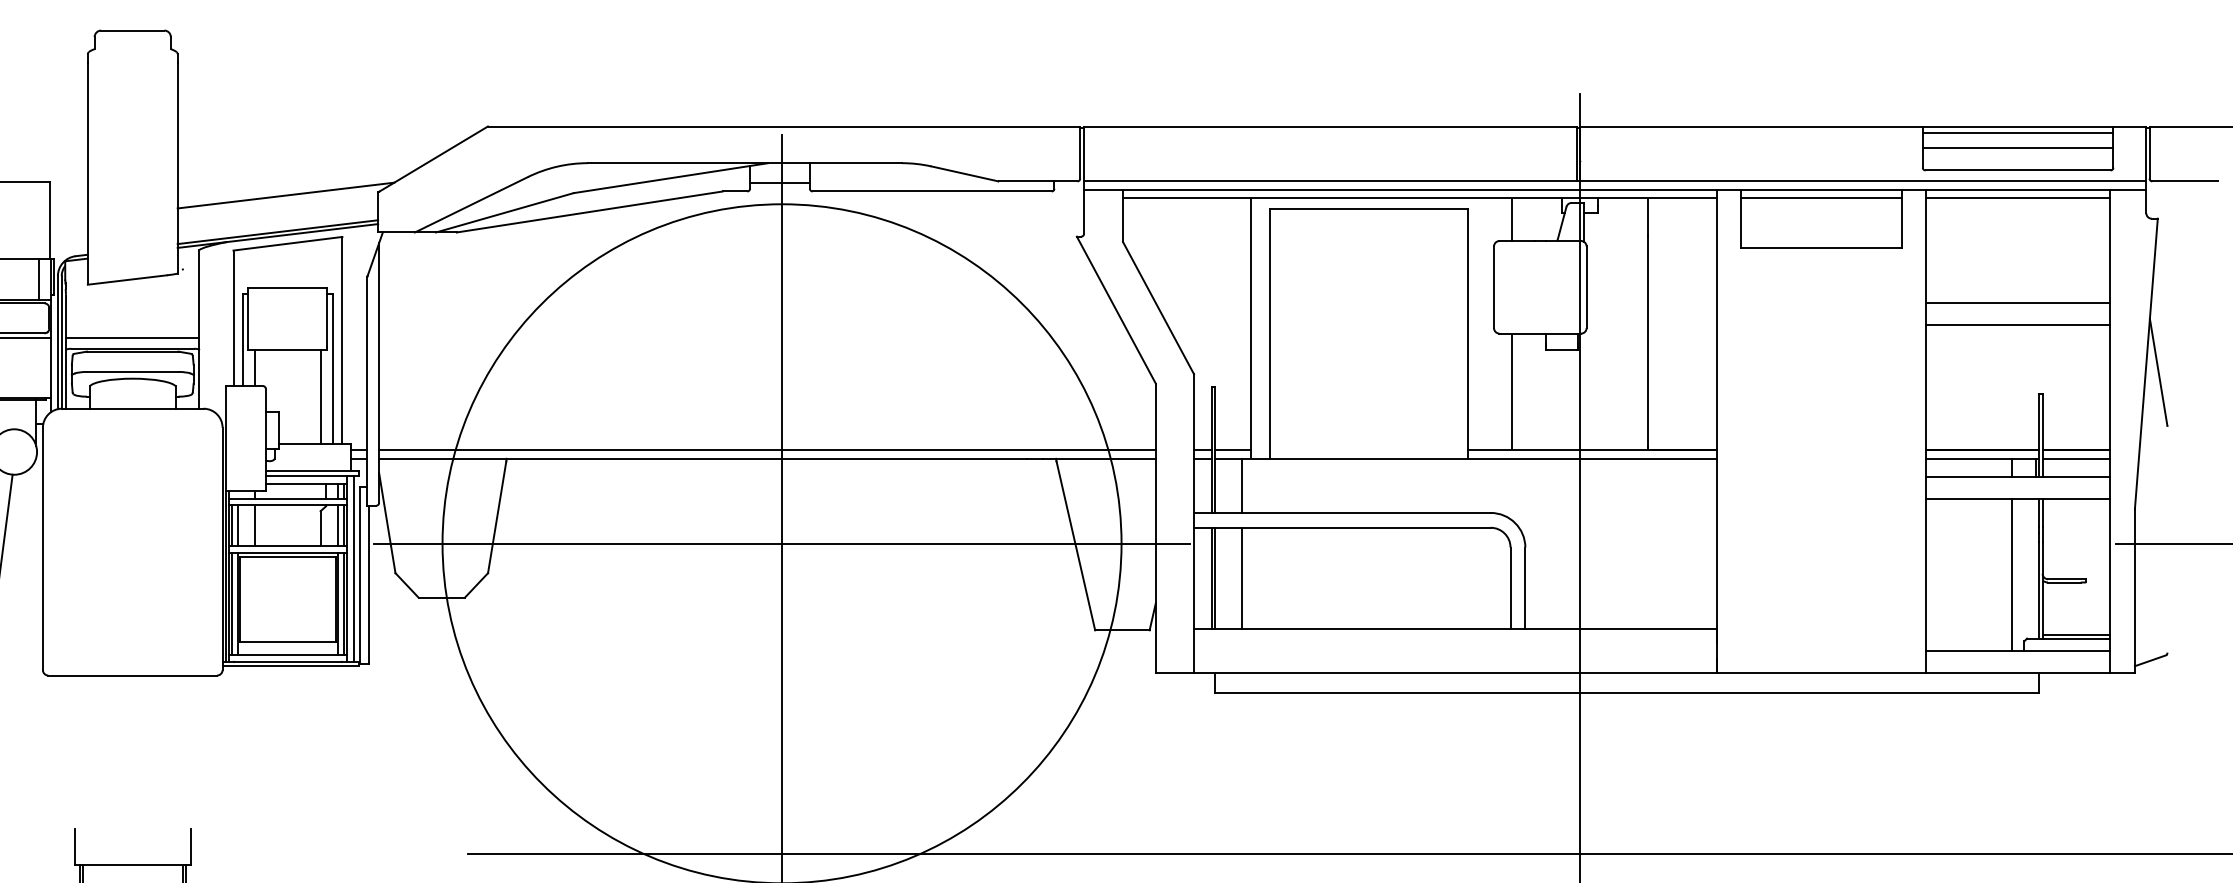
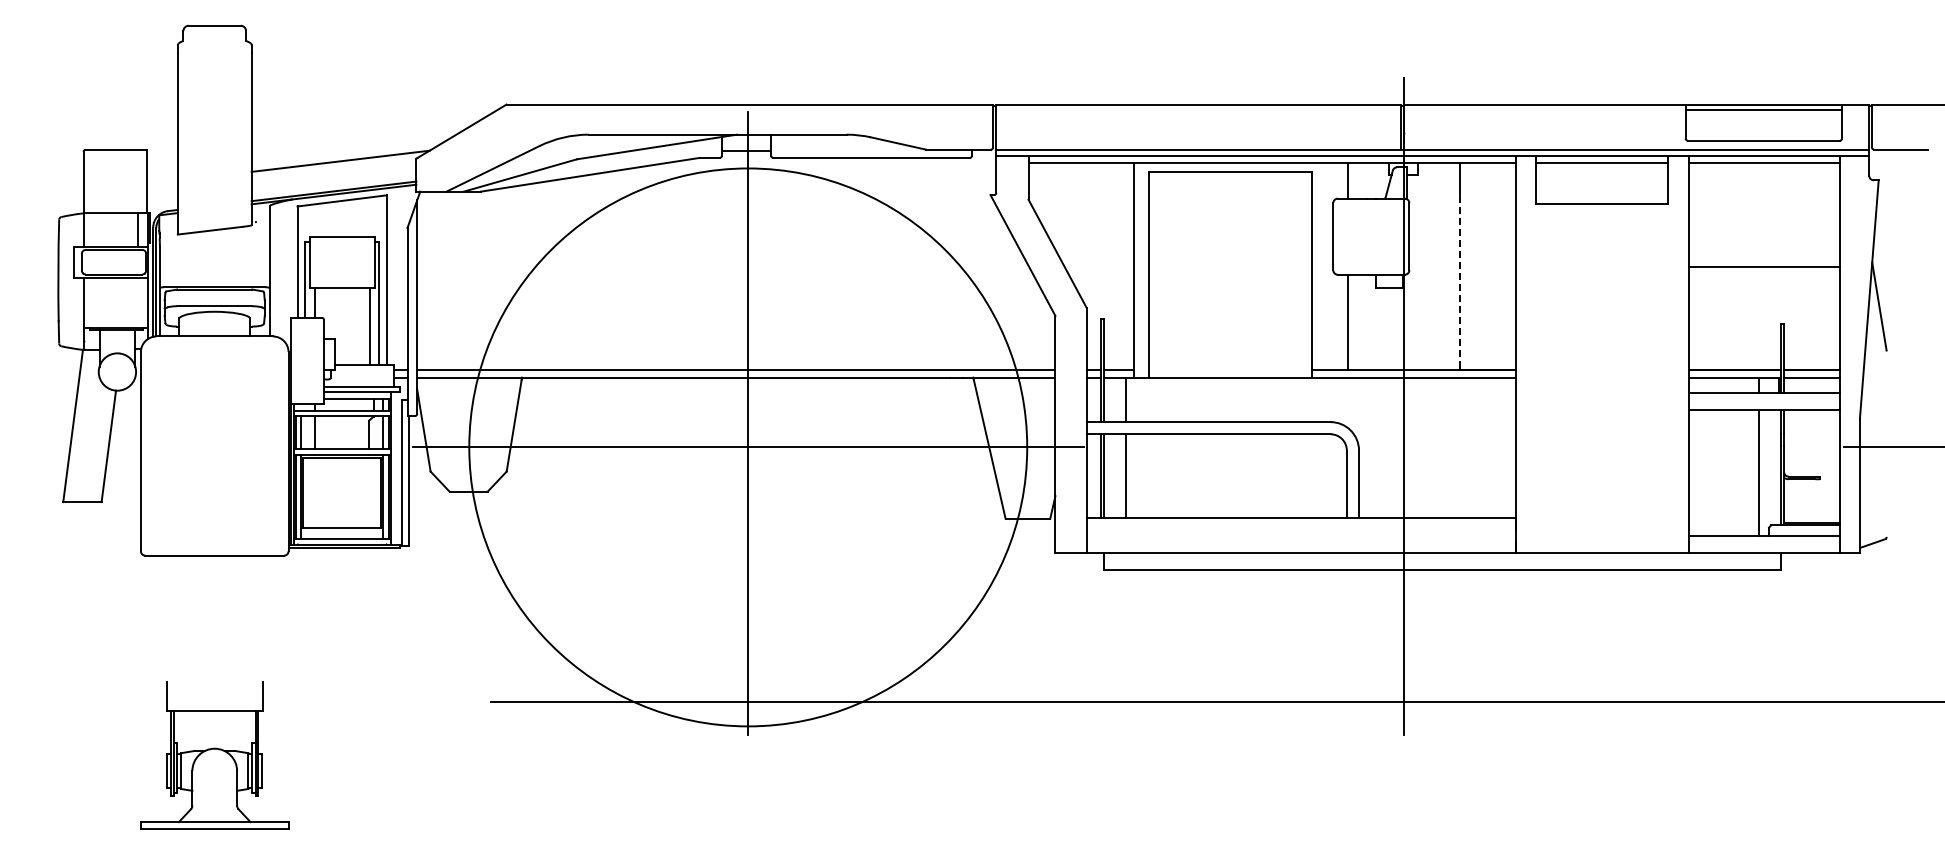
line: (2017, 148) -> (1763, 122), removed
line: (2017, 302) -> (1763, 249), removed
line: (132, 338) -> (214, 278), removed
line: (1647, 341) -> (1459, 281), solid -> dashed
line: (353, 568) -> (396, 467), removed

